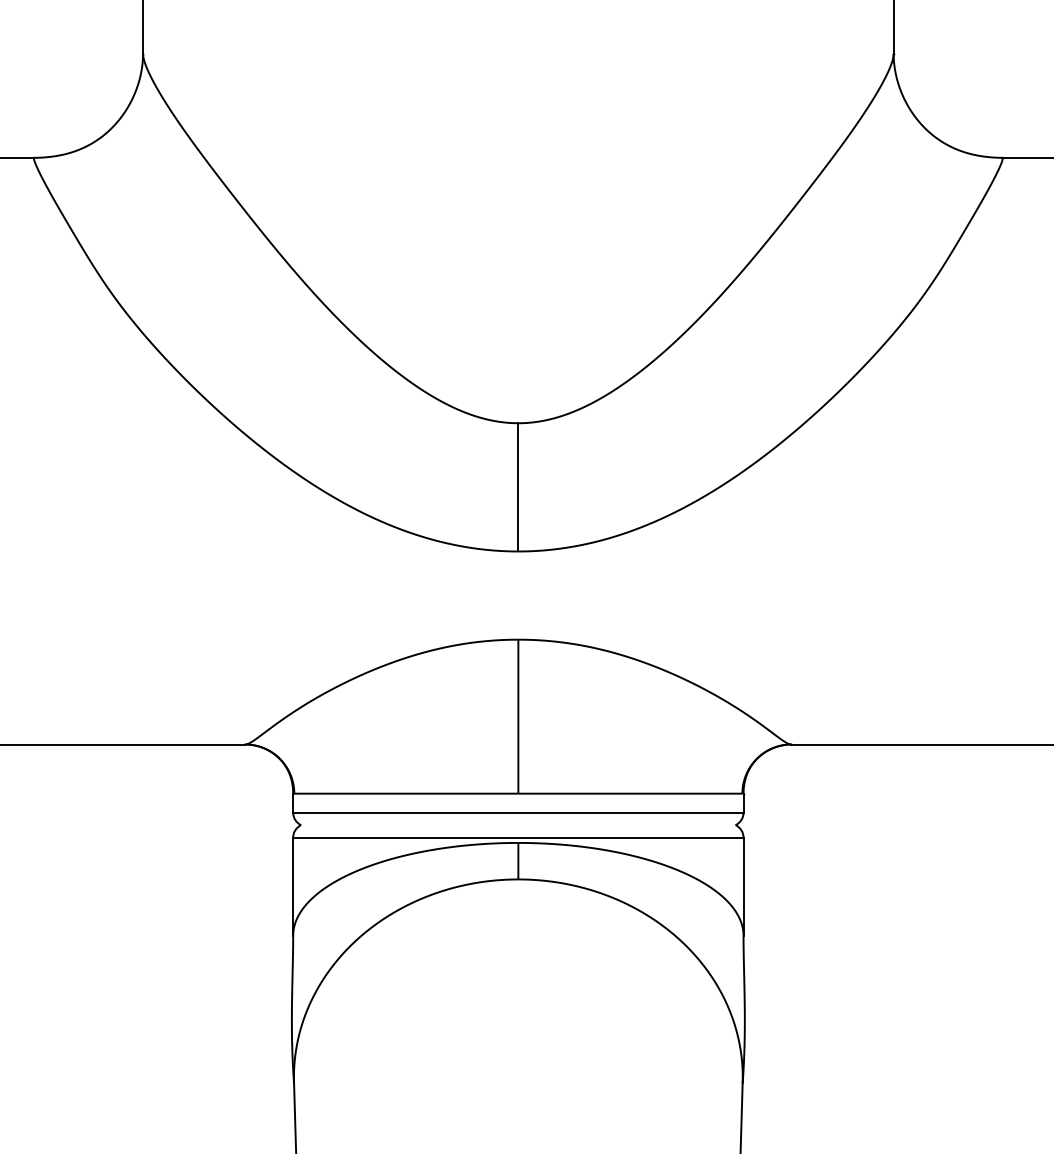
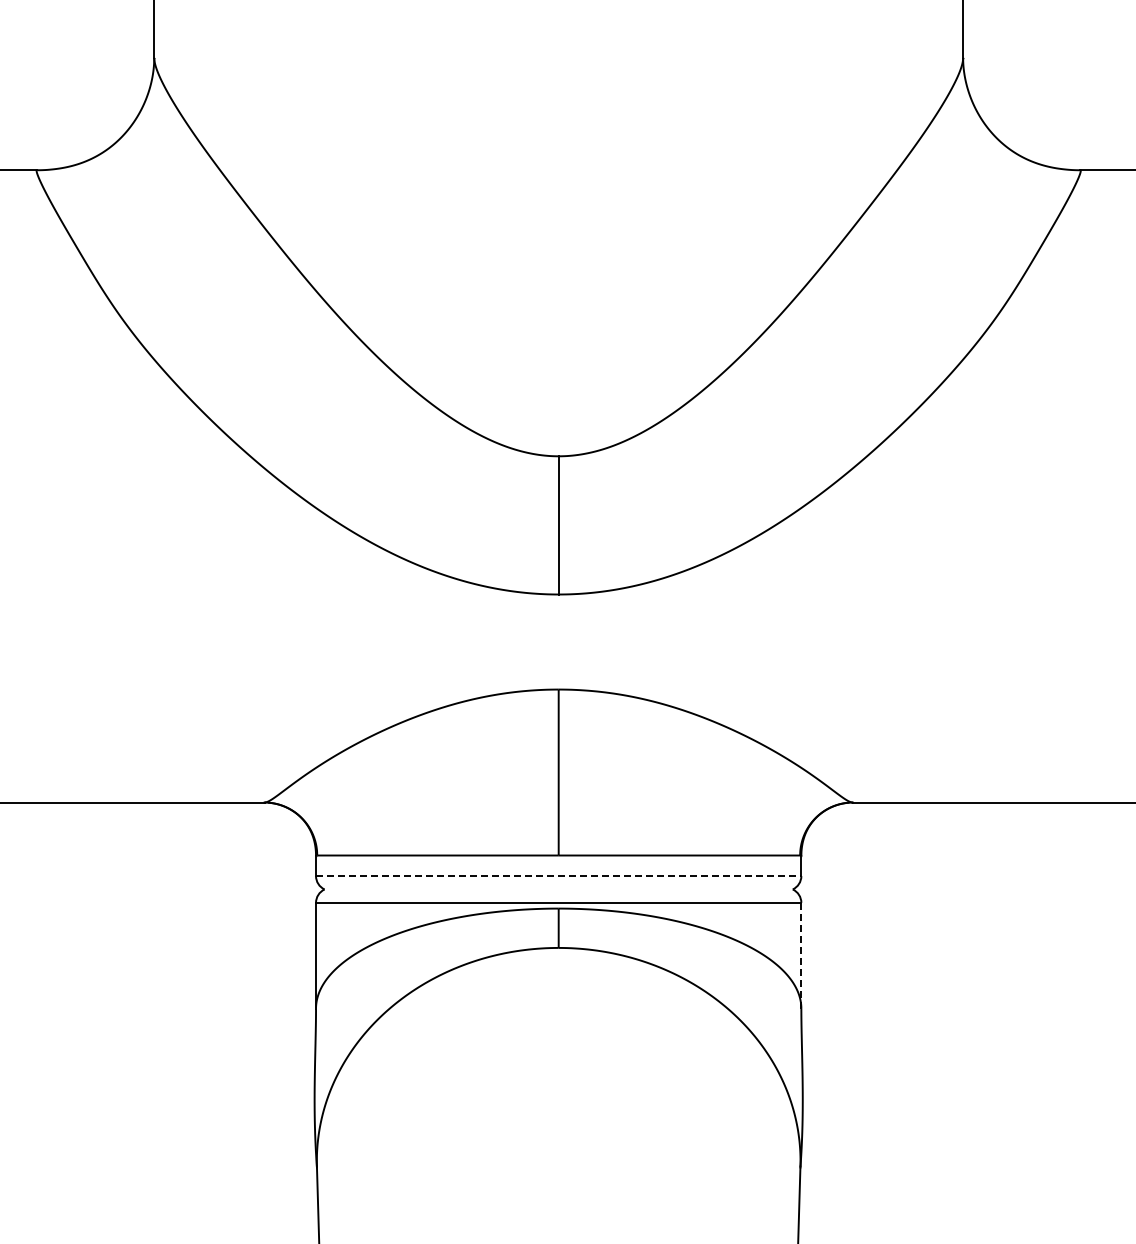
line: (518, 813) -> (558, 876), solid -> dashed
line: (743, 886) -> (801, 955), solid -> dashed

